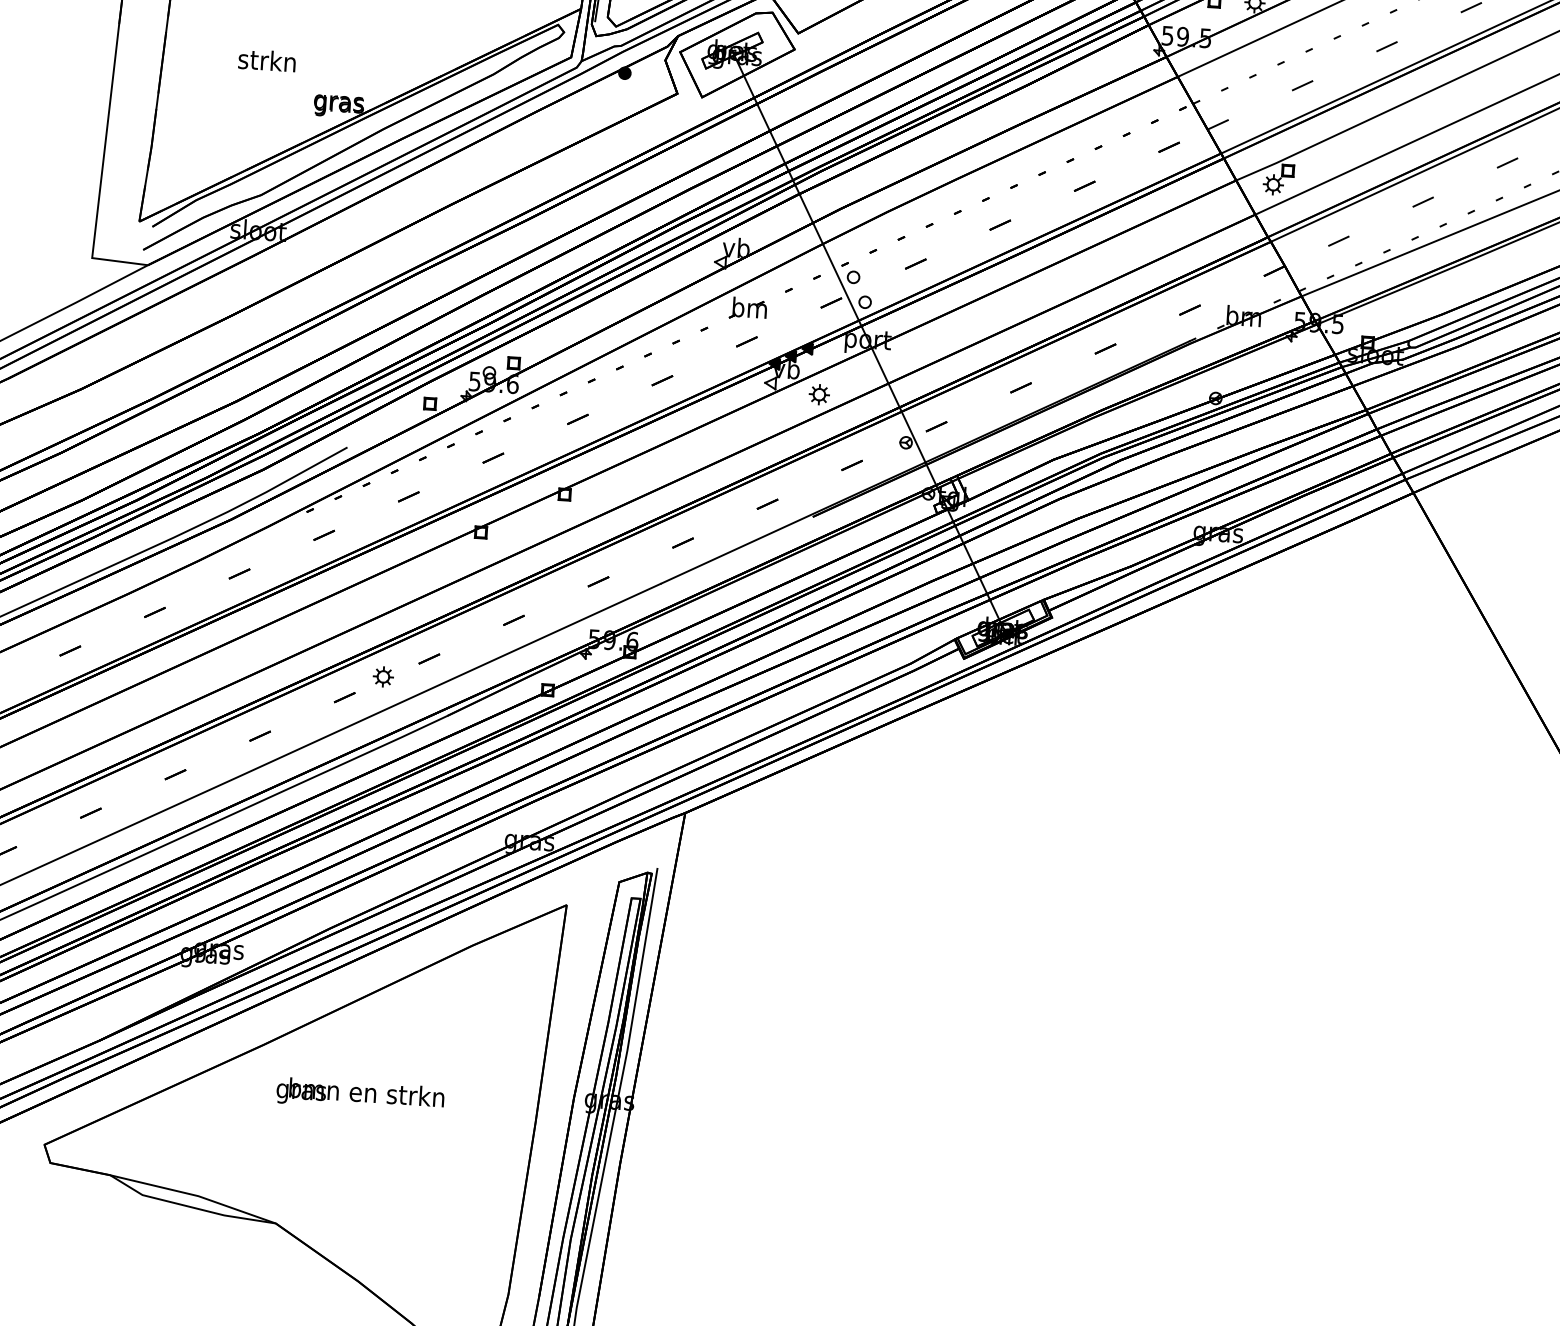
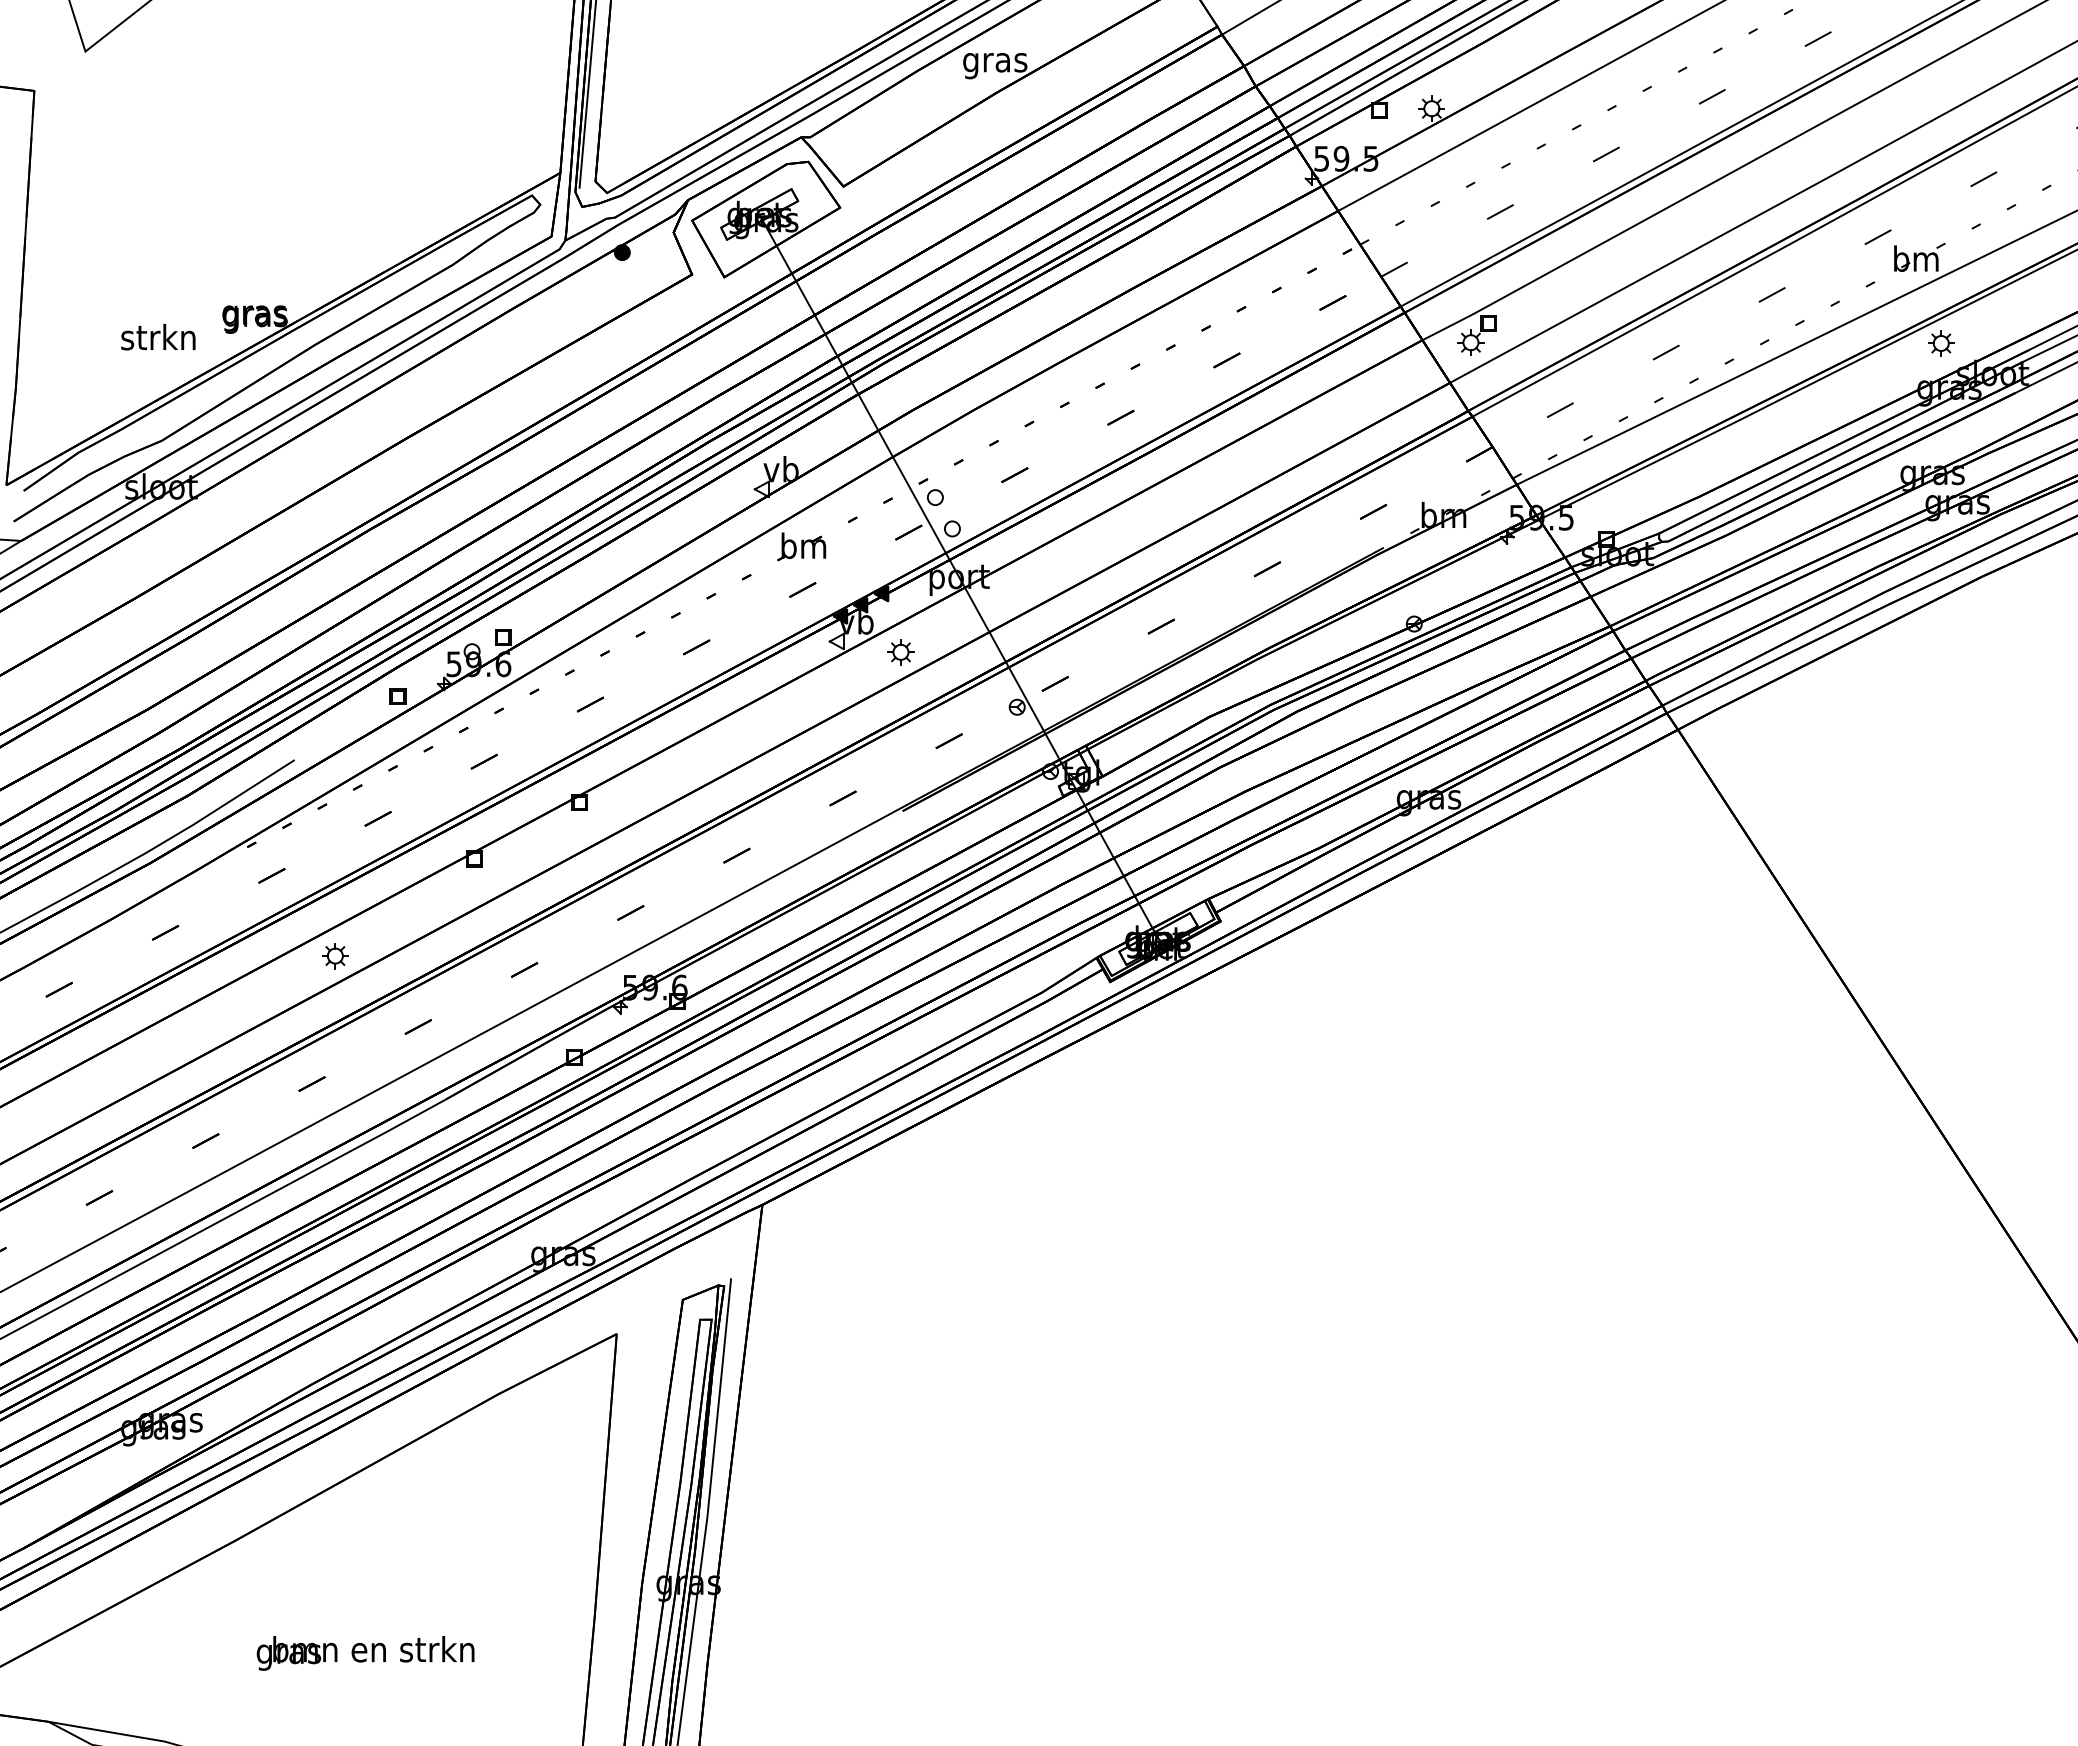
text: (267, 60) -> (158, 336), moved
part: (383, 677) -> (335, 956), moved
text: (360, 1095) -> (365, 1653), moved

